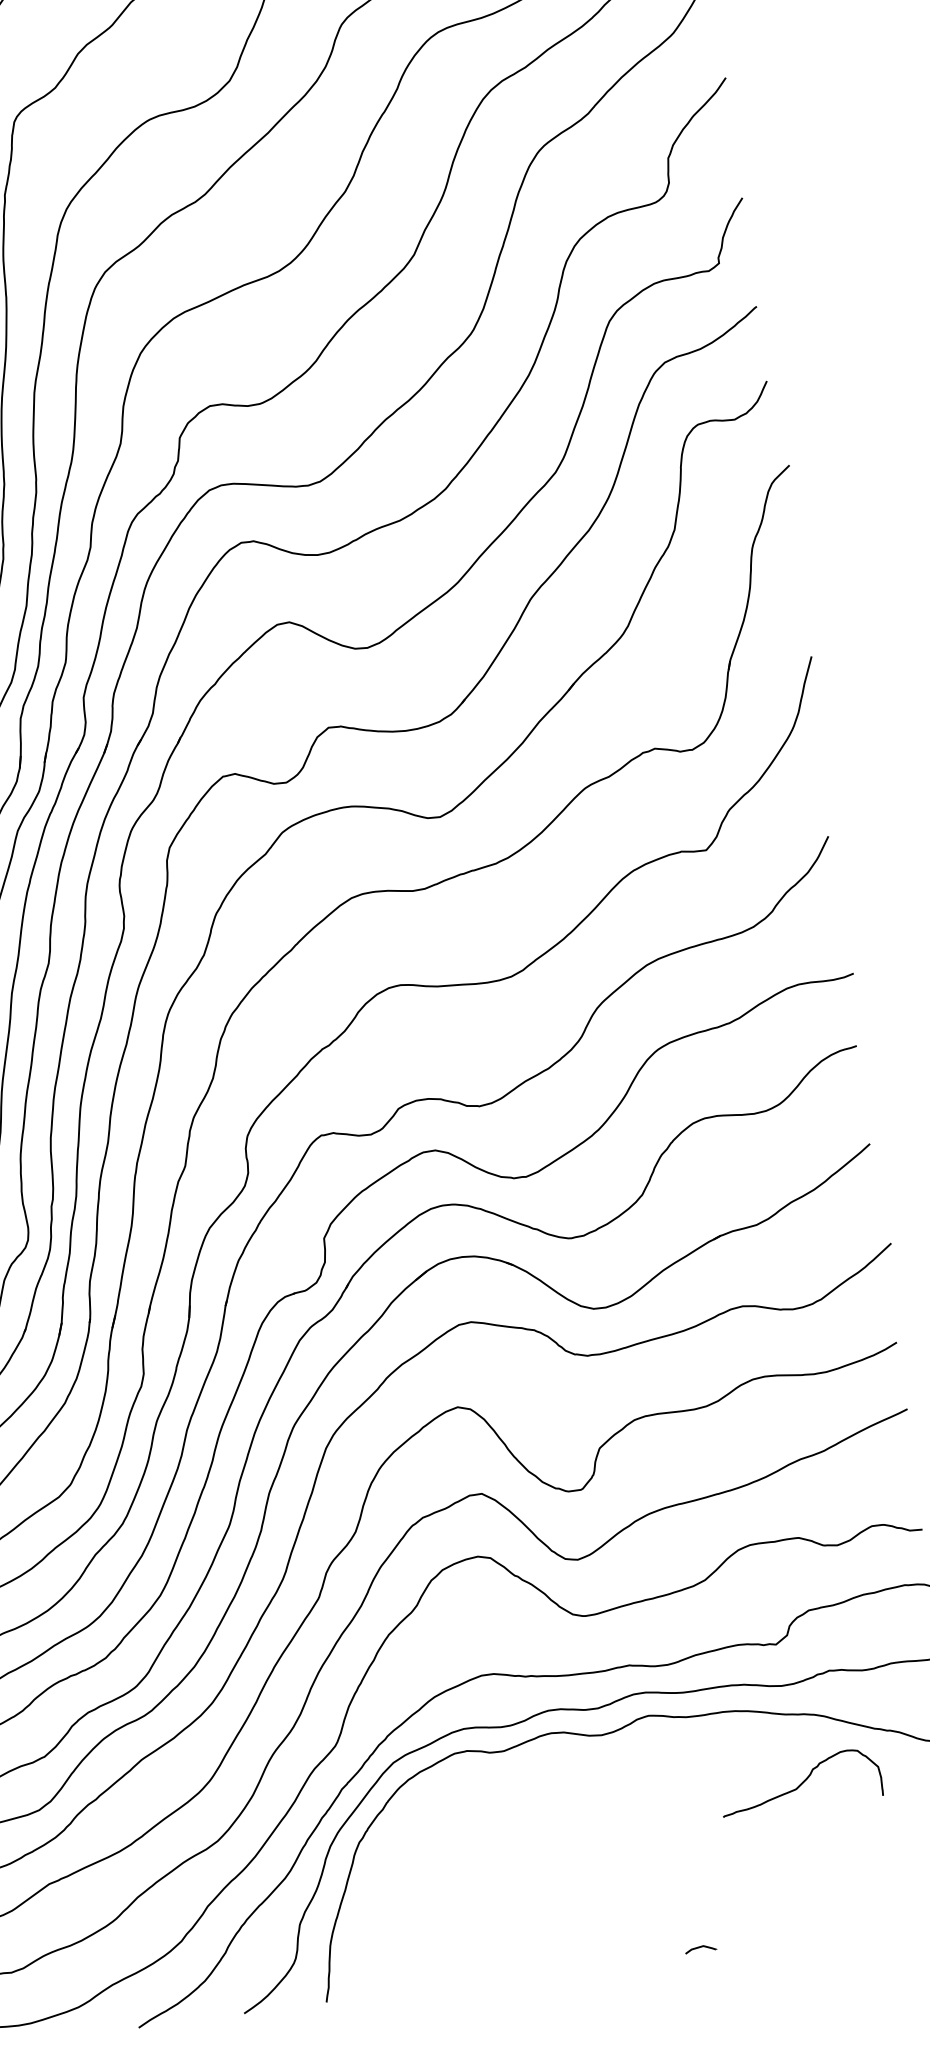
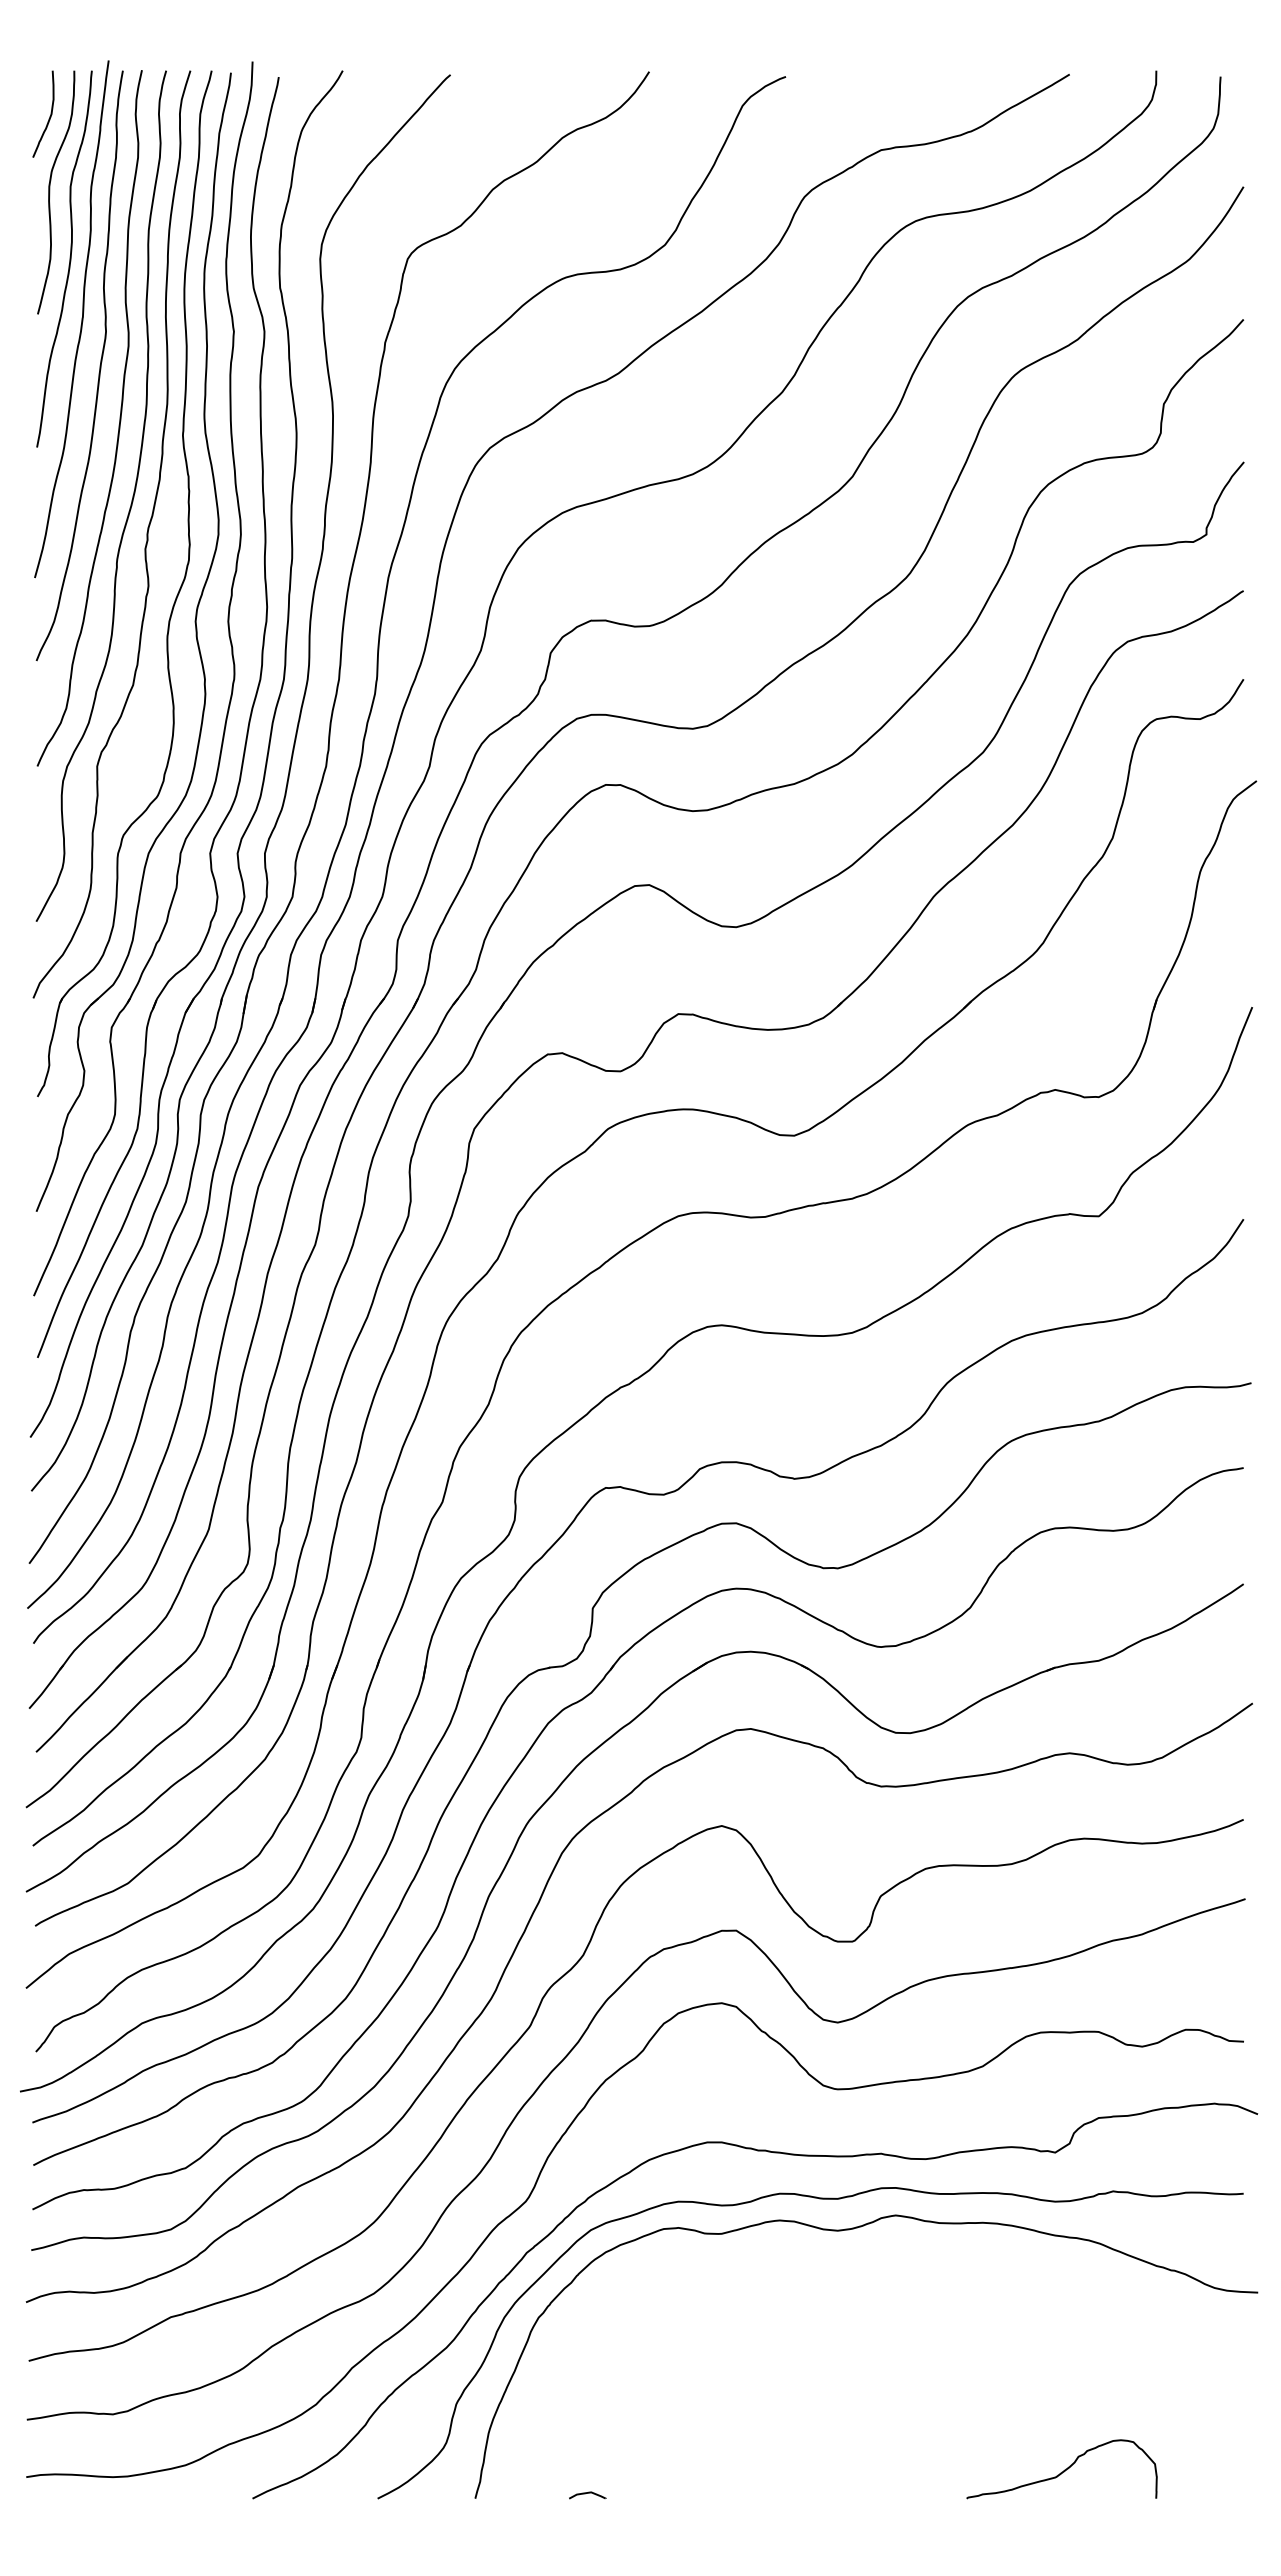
curve: (801, 1782) -> (1063, 2470), moved
curve: (700, 1947) -> (587, 2493), moved

